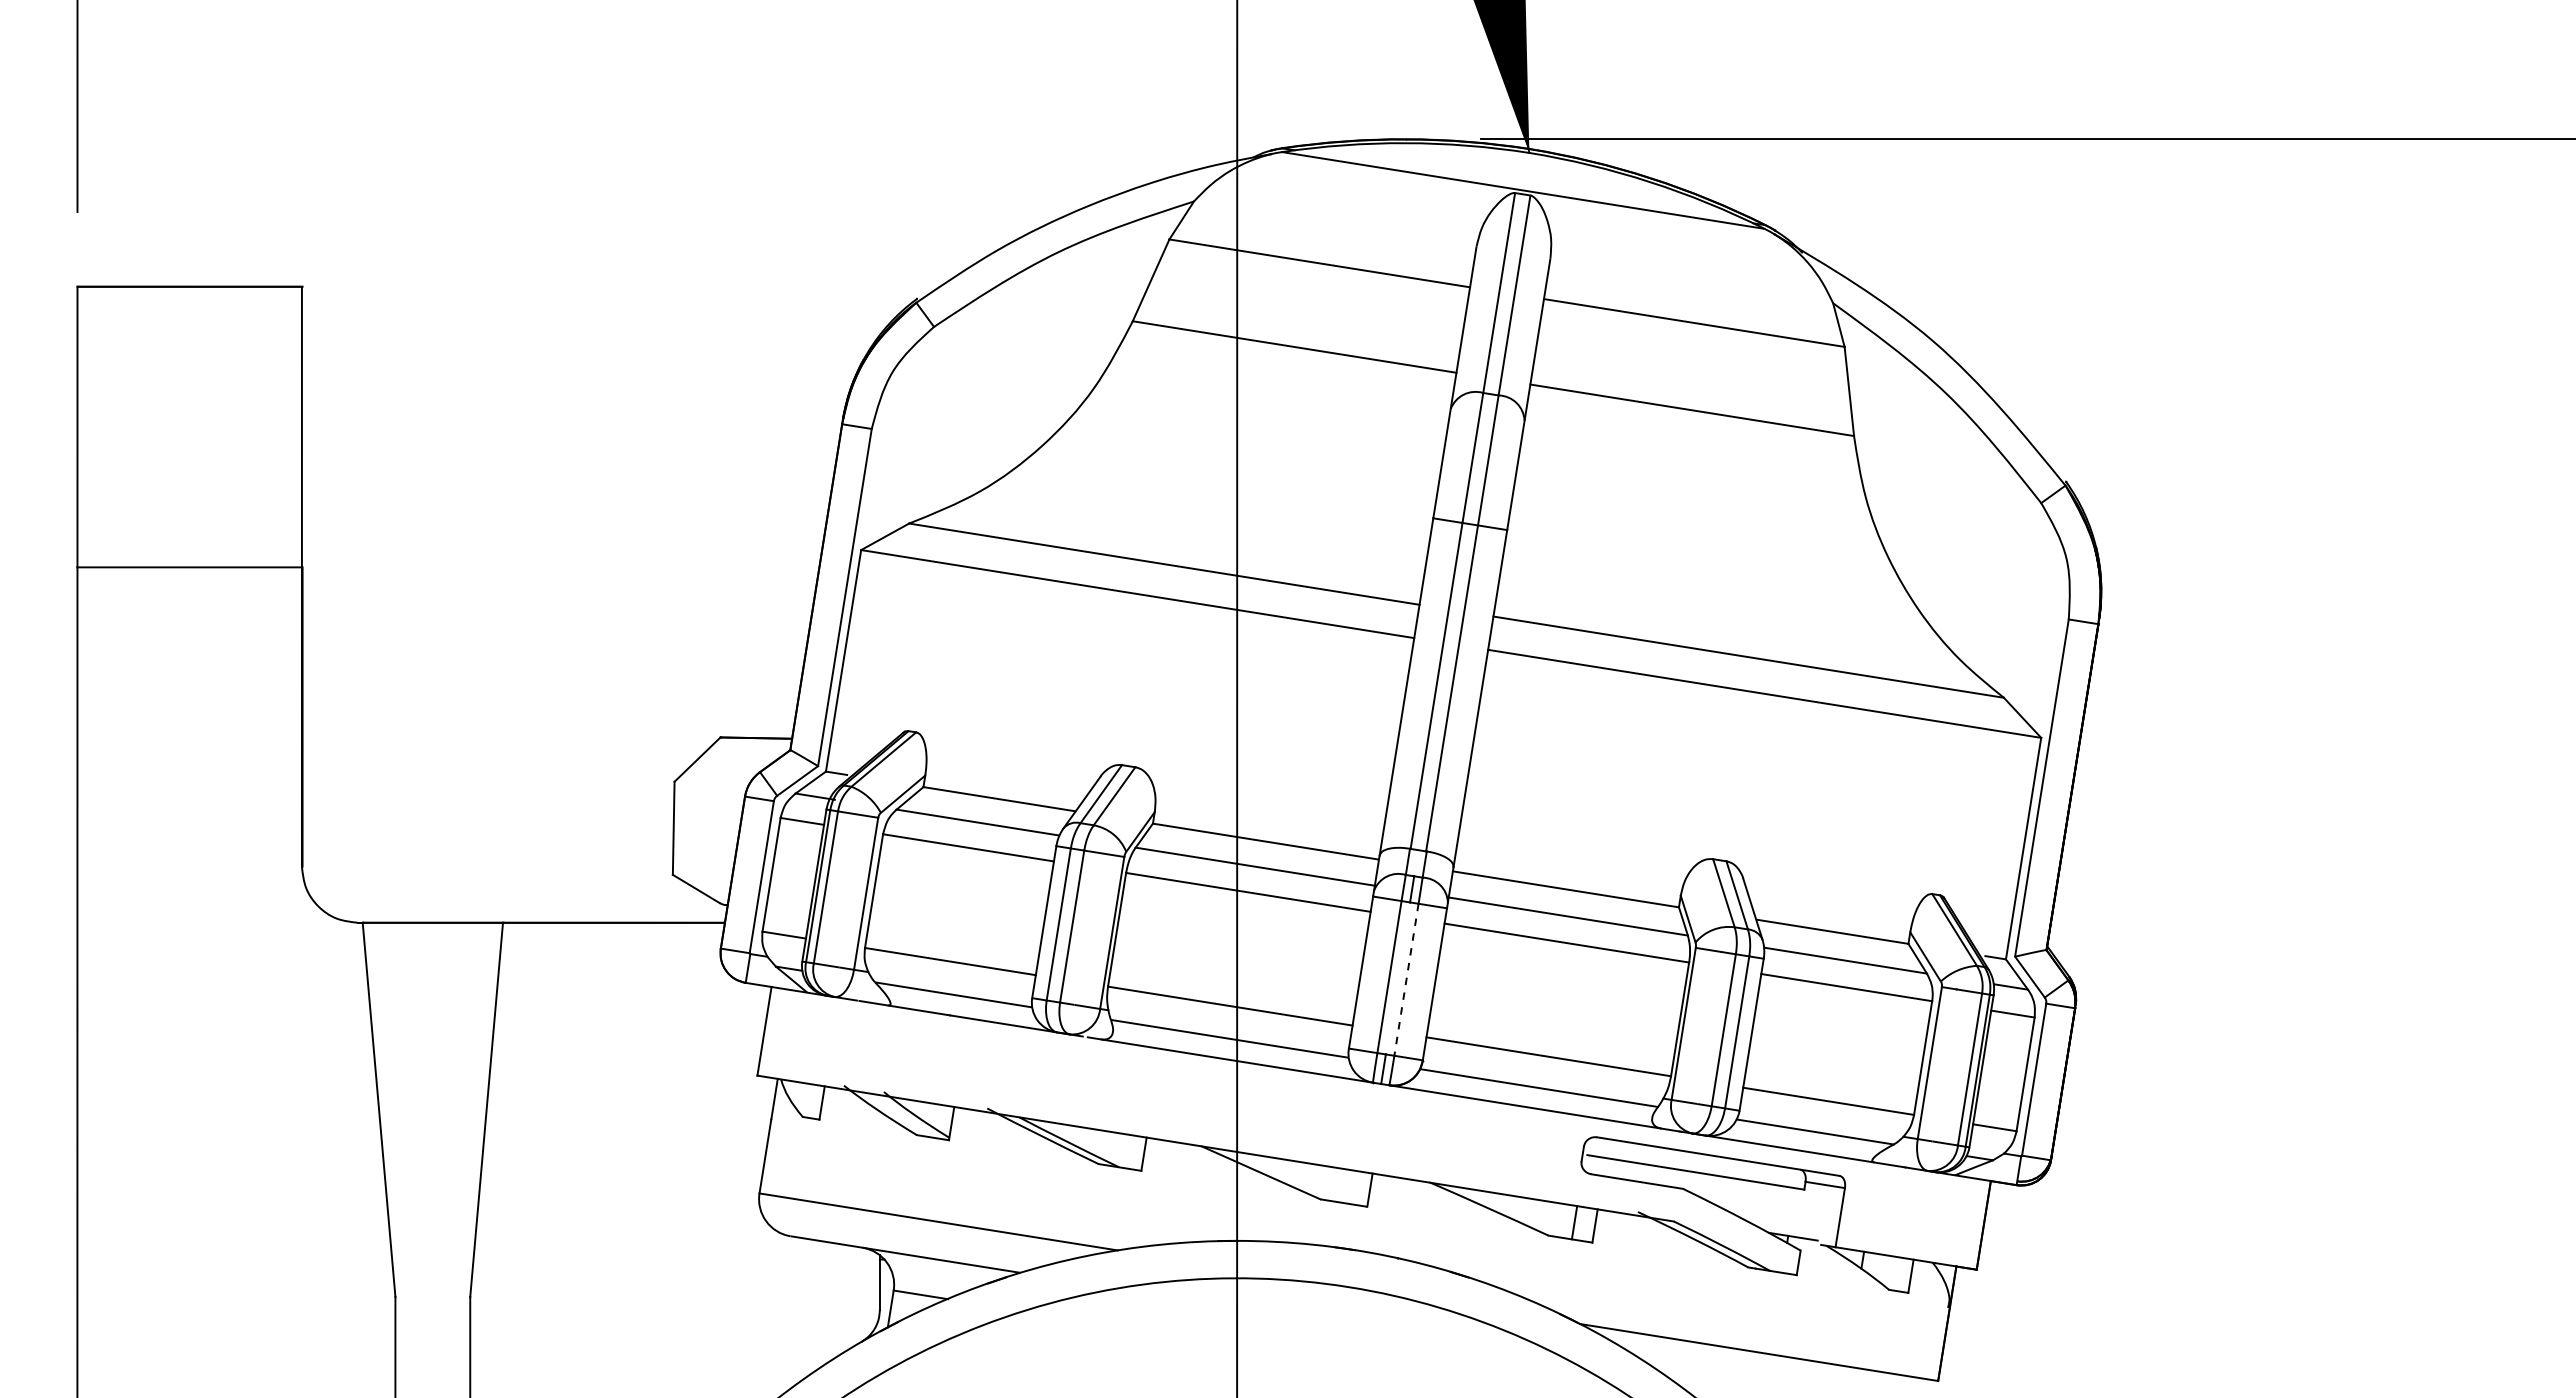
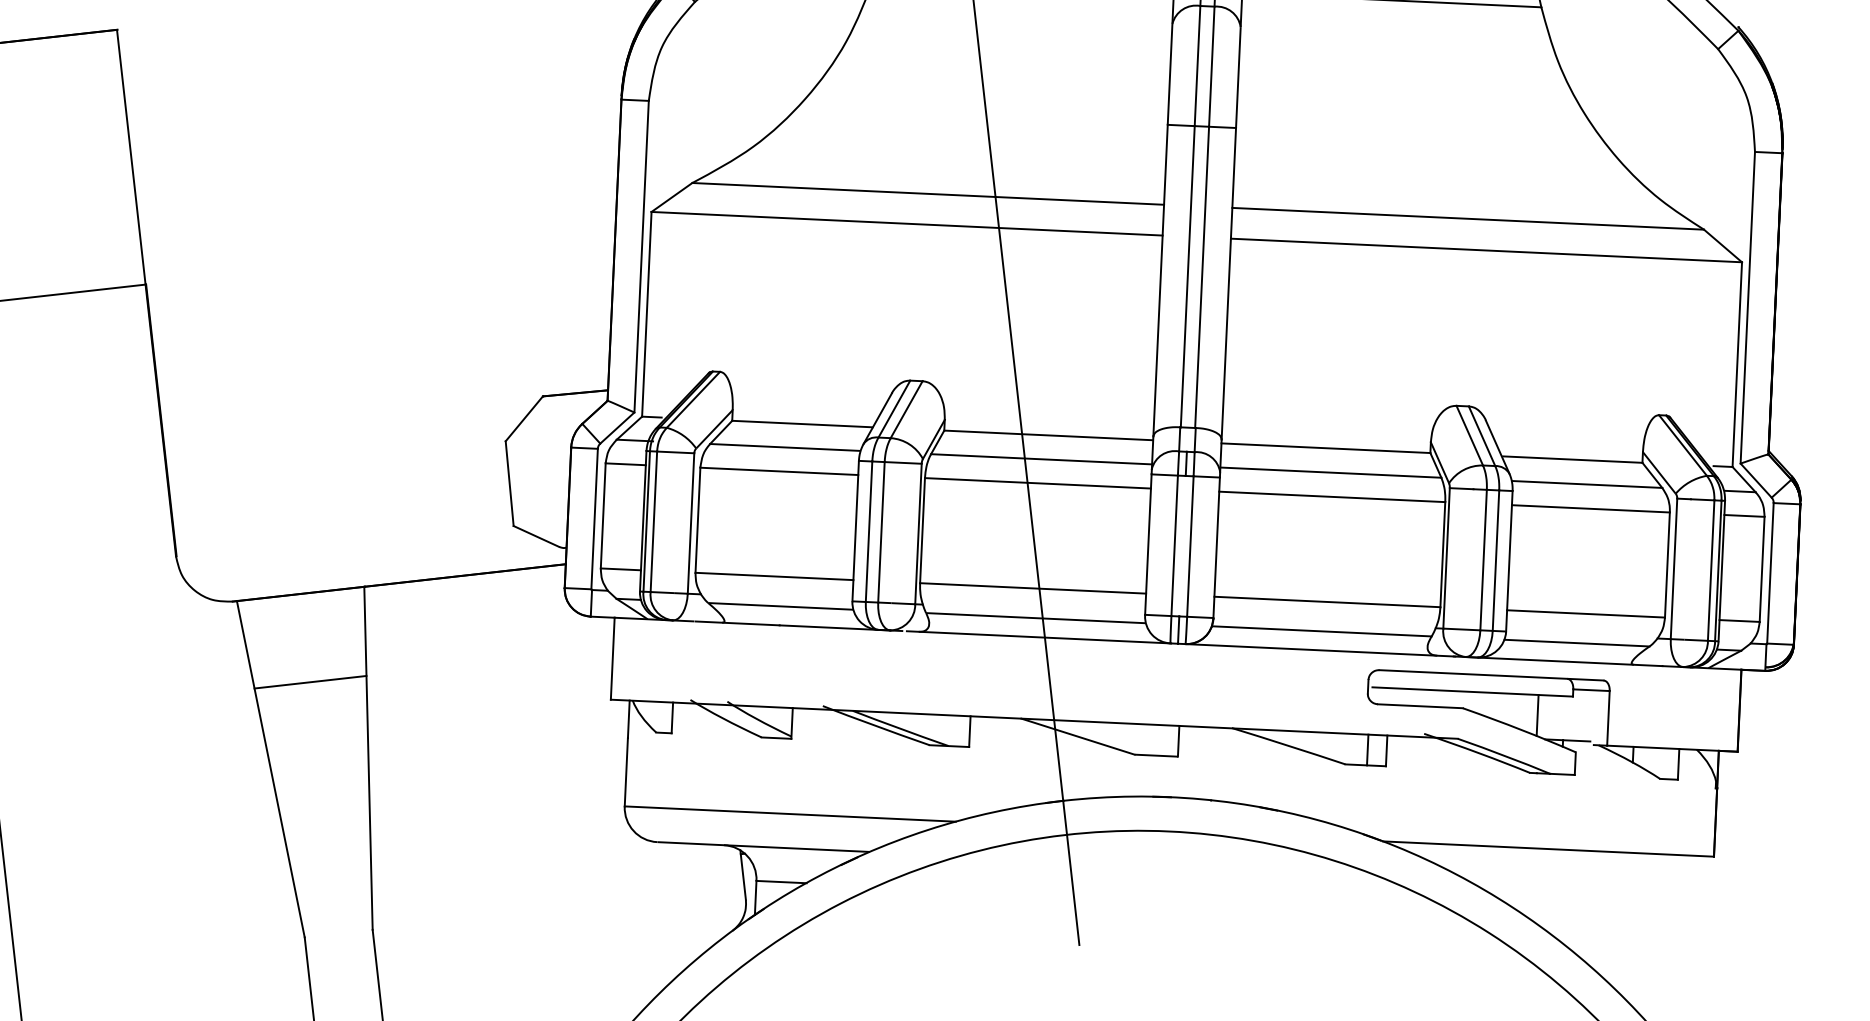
line: (1406, 979) -> (1190, 546), dashed -> solid
line: (432, 1020) -> (310, 682), added
line: (1763, 1205) -> (1537, 715), added

